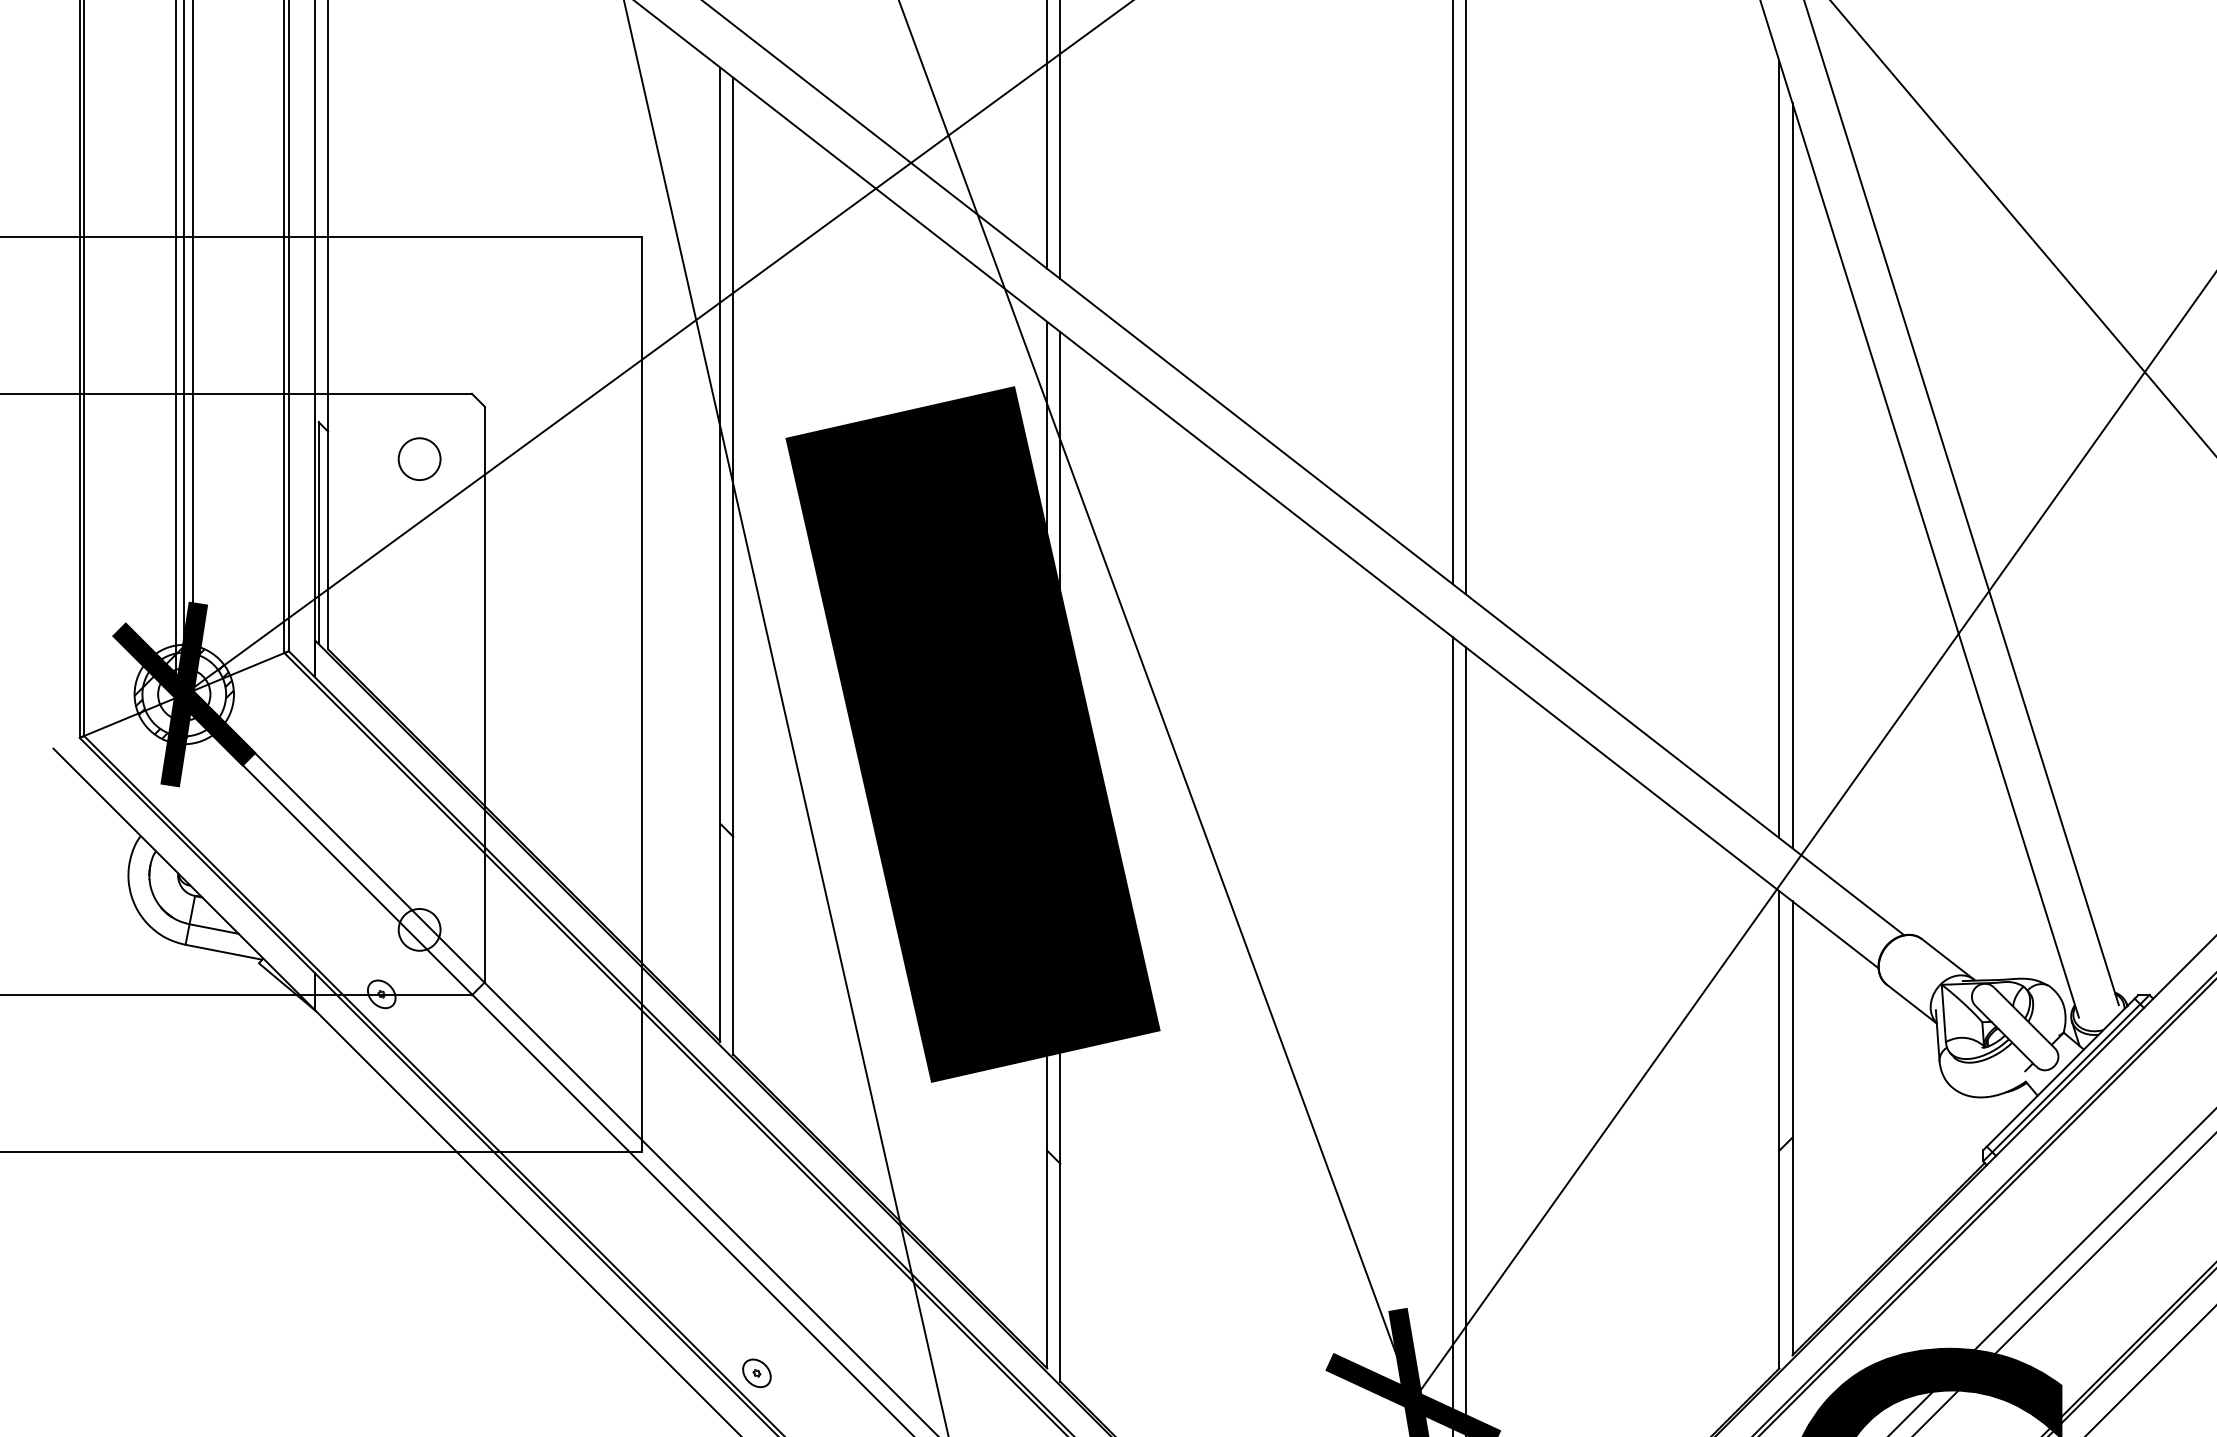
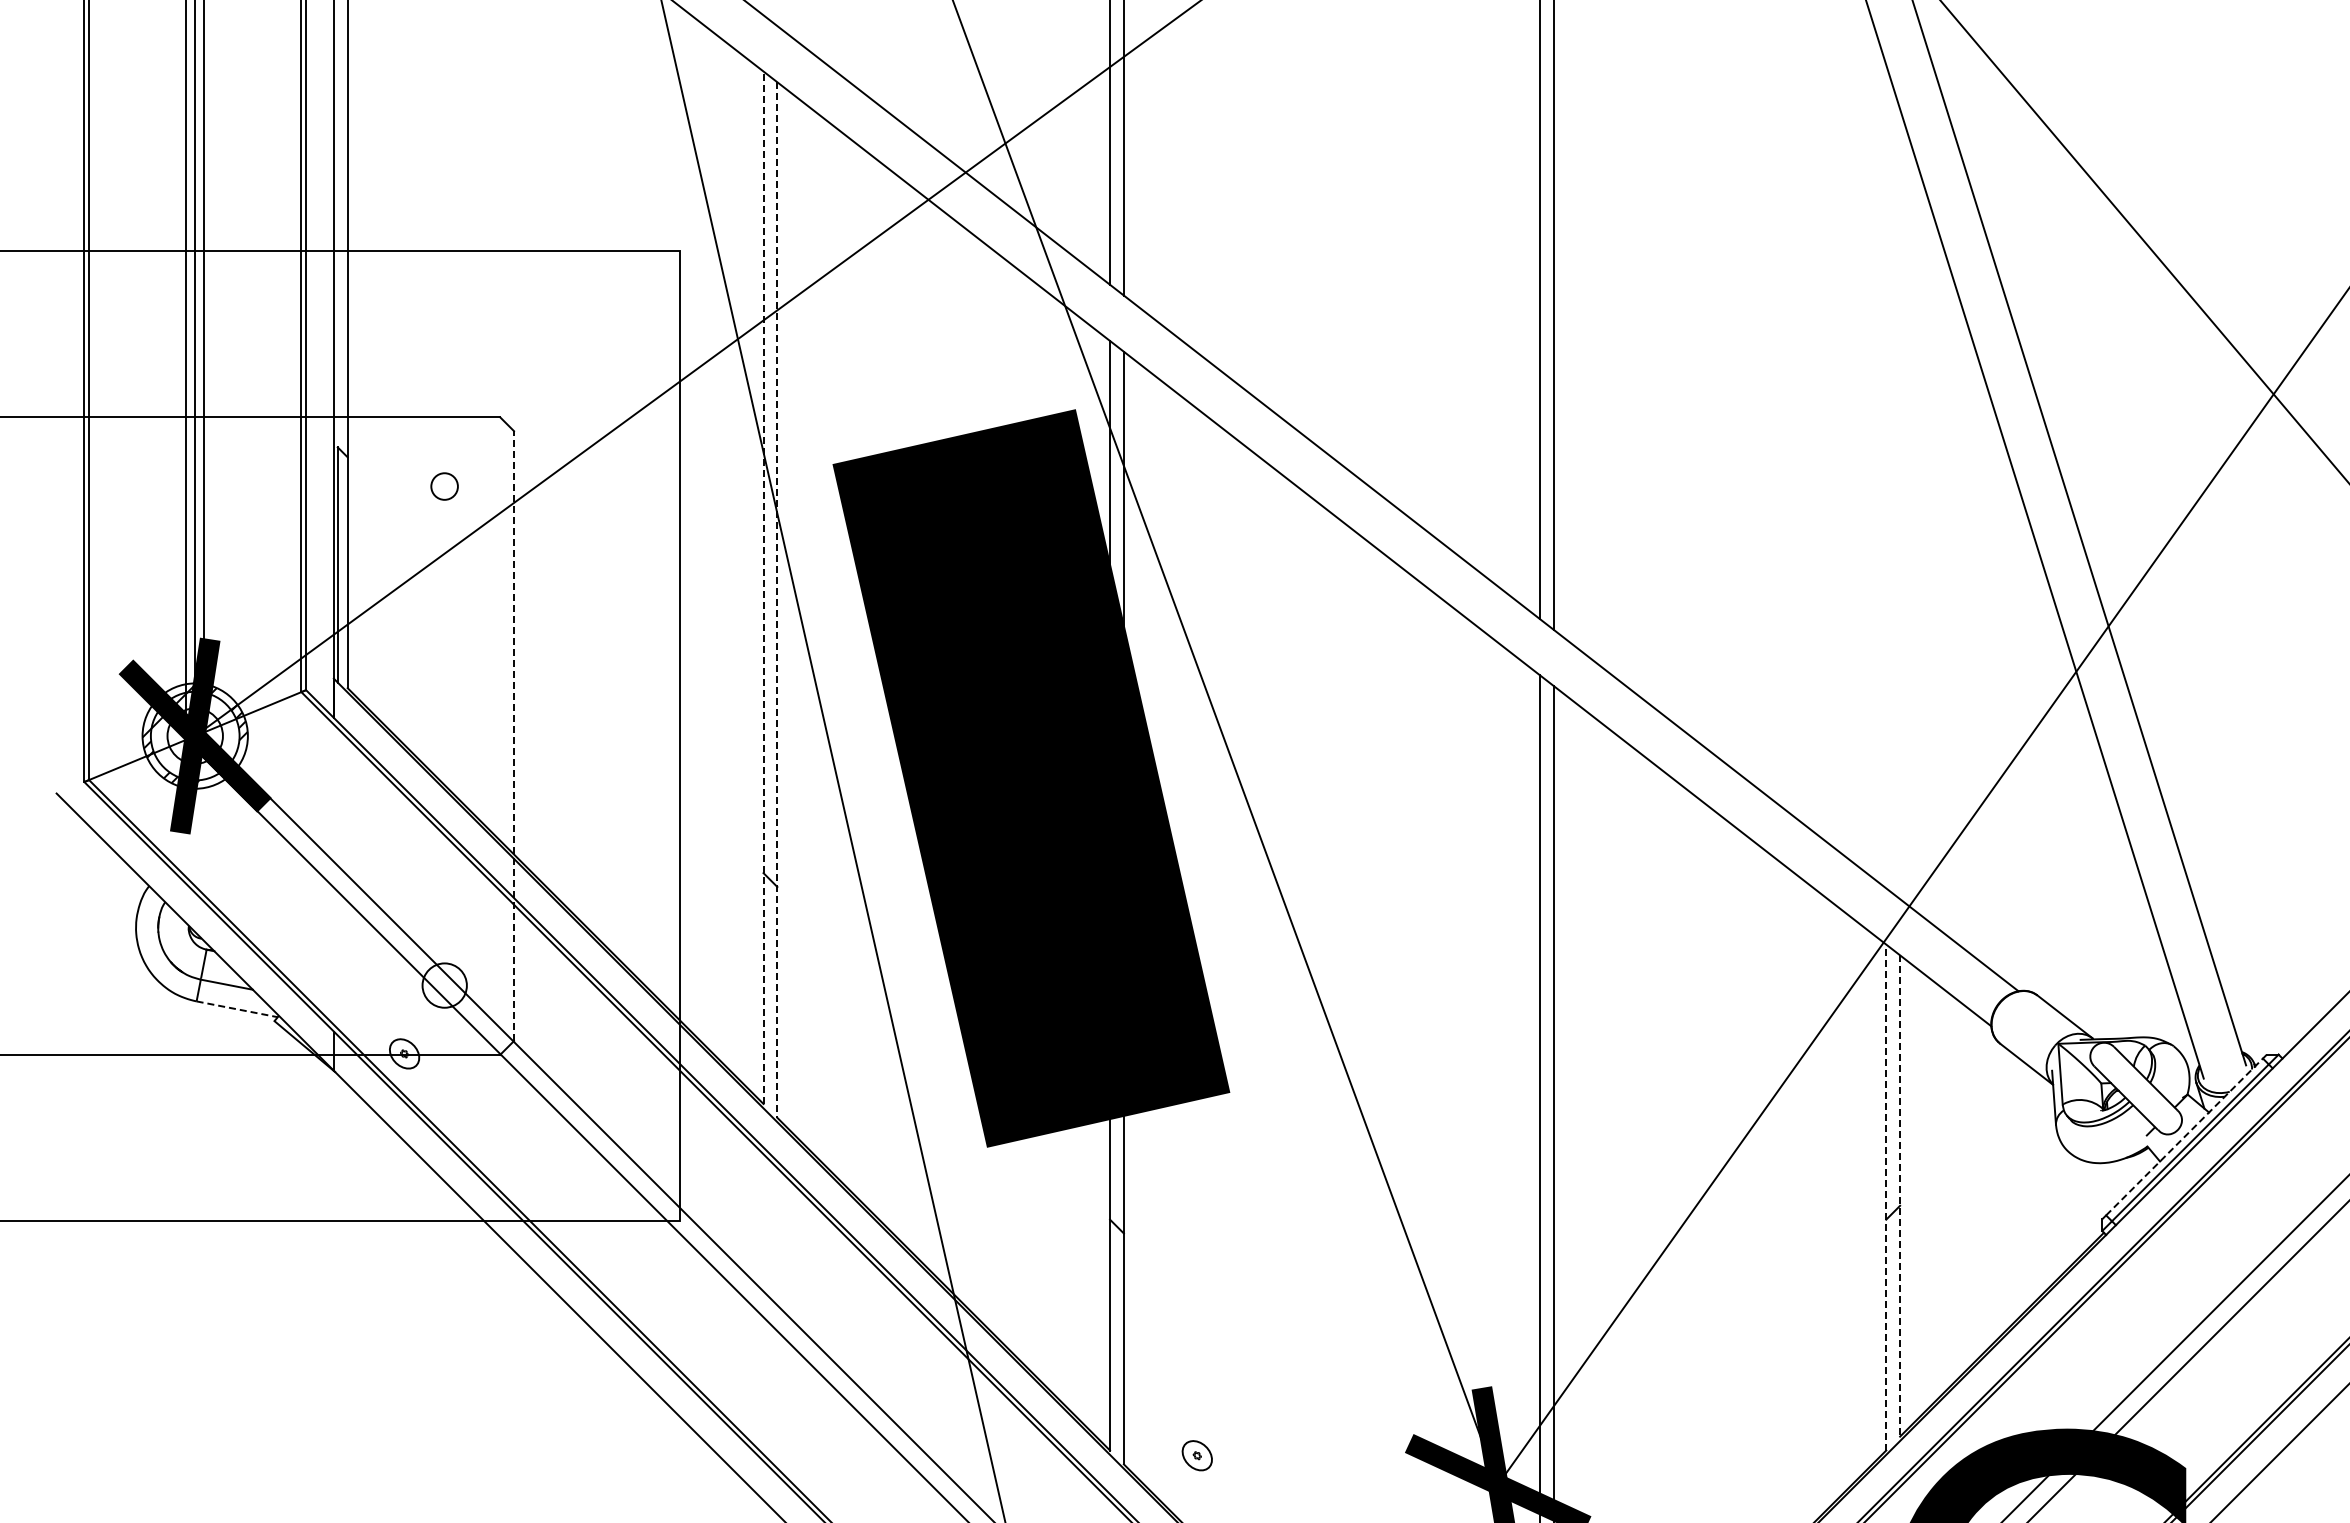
line: (1779, 449) -> (1886, 476), removed
circle: (419, 459) -> (444, 486), size x0.6
line: (1792, 476) -> (1900, 504), removed
line: (720, 554) -> (763, 587), solid -> dashed
line: (733, 566) -> (777, 600), solid -> dashed
line: (485, 694) -> (514, 736), solid -> dashed
line: (224, 952) -> (237, 1009), solid -> dashed
line: (2060, 1072) -> (2184, 1136), solid -> dashed
line: (1792, 1128) -> (1900, 1196), solid -> dashed
line: (1779, 1129) -> (1886, 1197), solid -> dashed
part: (756, 1373) -> (1196, 1455), moved

